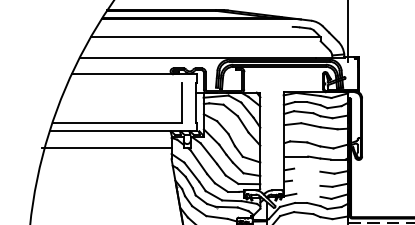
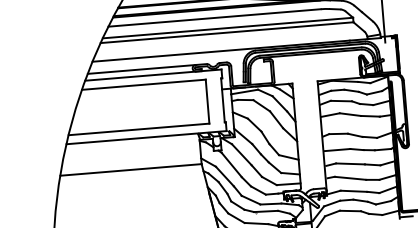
line: (193, 26) -> (213, 17), added
line: (204, 41) -> (226, 32), added
line: (124, 68) -> (142, 69), added
line: (124, 82) -> (143, 84), added
line: (106, 148) -> (130, 170), moved
line: (307, 169) -> (350, 163), added
line: (306, 182) -> (350, 177), added
line: (308, 194) -> (353, 190), added

